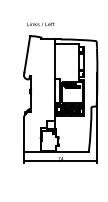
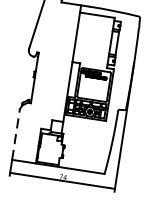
line: (24, 134) -> (16, 134), solid -> dashed

